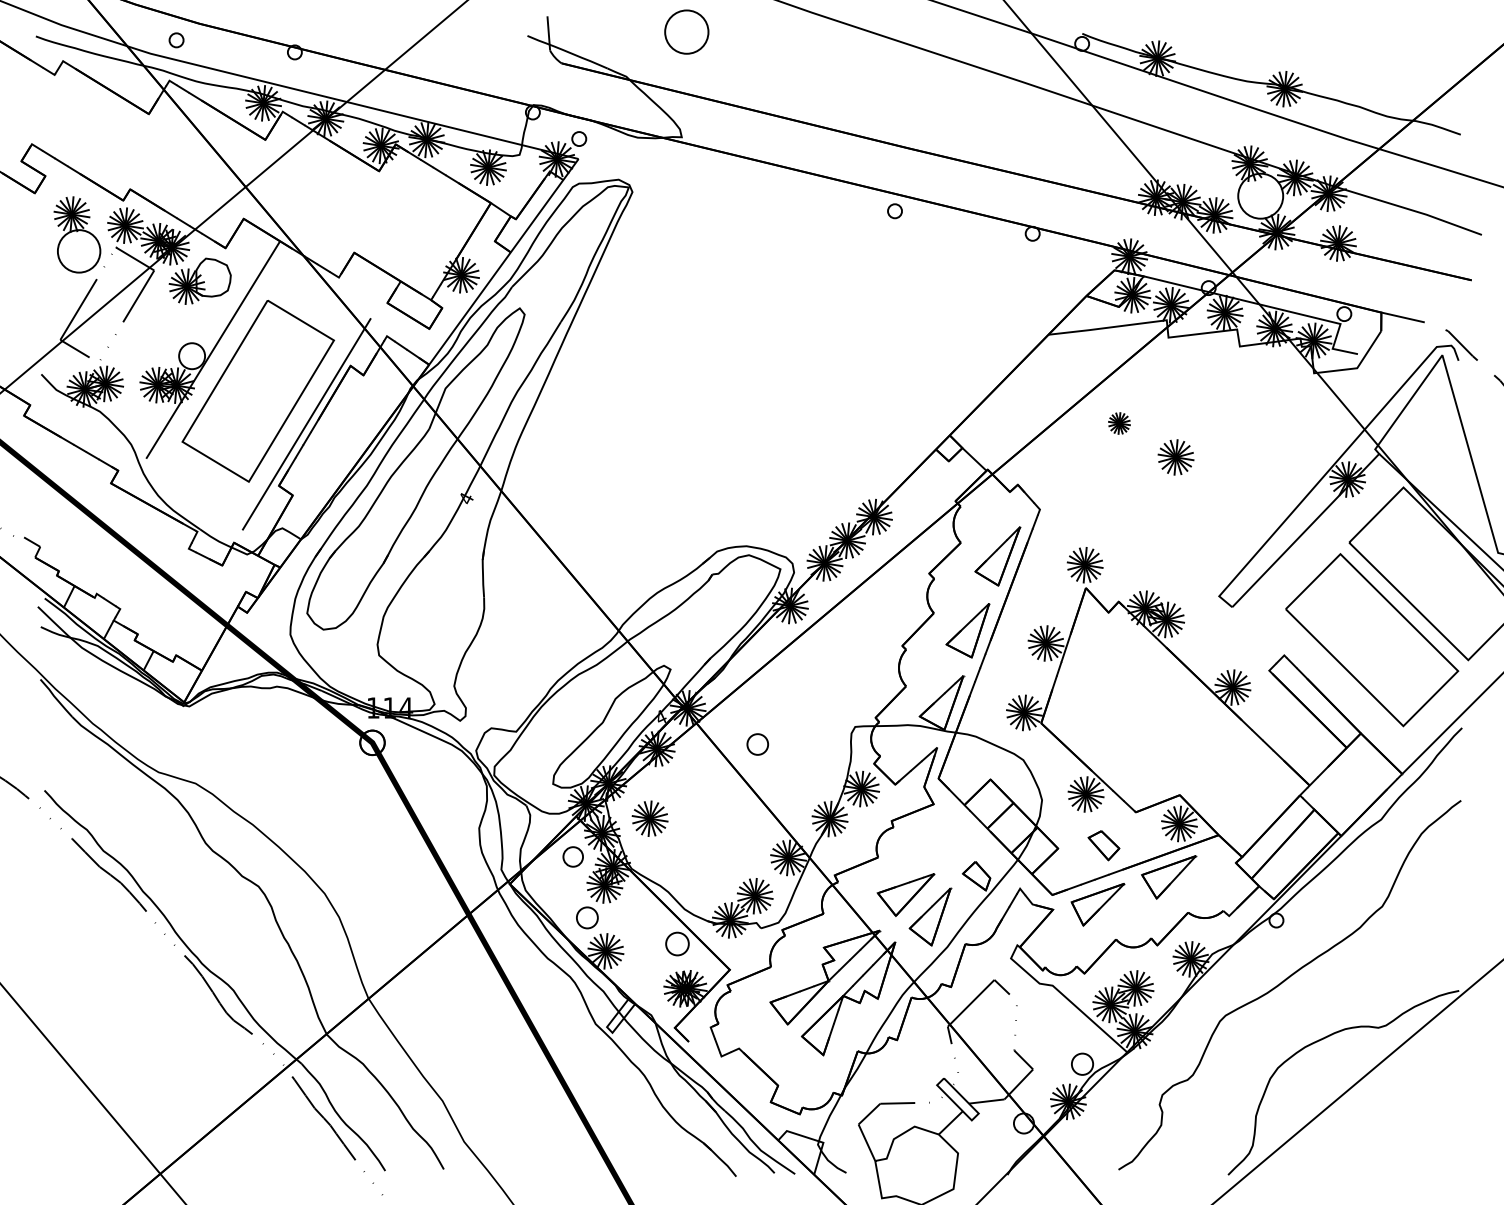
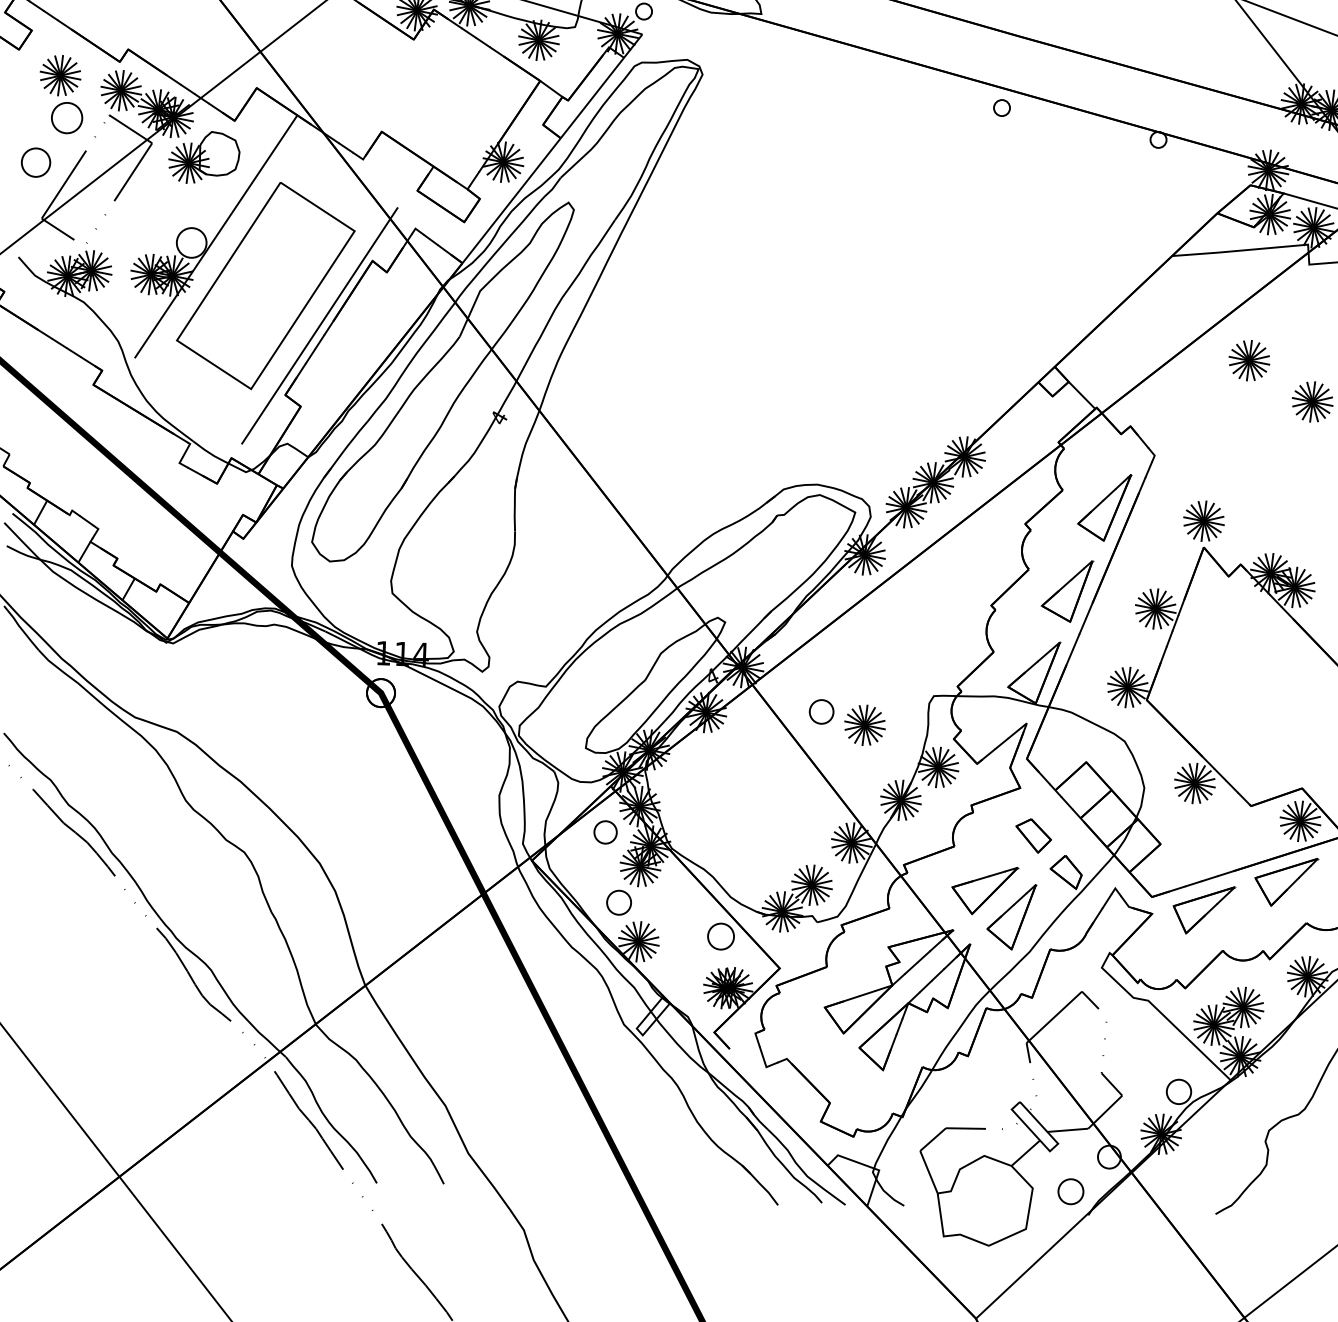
circle: (78, 251) -> (66, 118), size x0.62
circle: (53, 291) -> (36, 162), added
part: (1119, 423) -> (1249, 360), size x1.67
part: (649, 818) -> (864, 725), moved
part: (1103, 845) -> (1033, 835), moved
circle: (991, 1154) -> (1070, 1191), added

